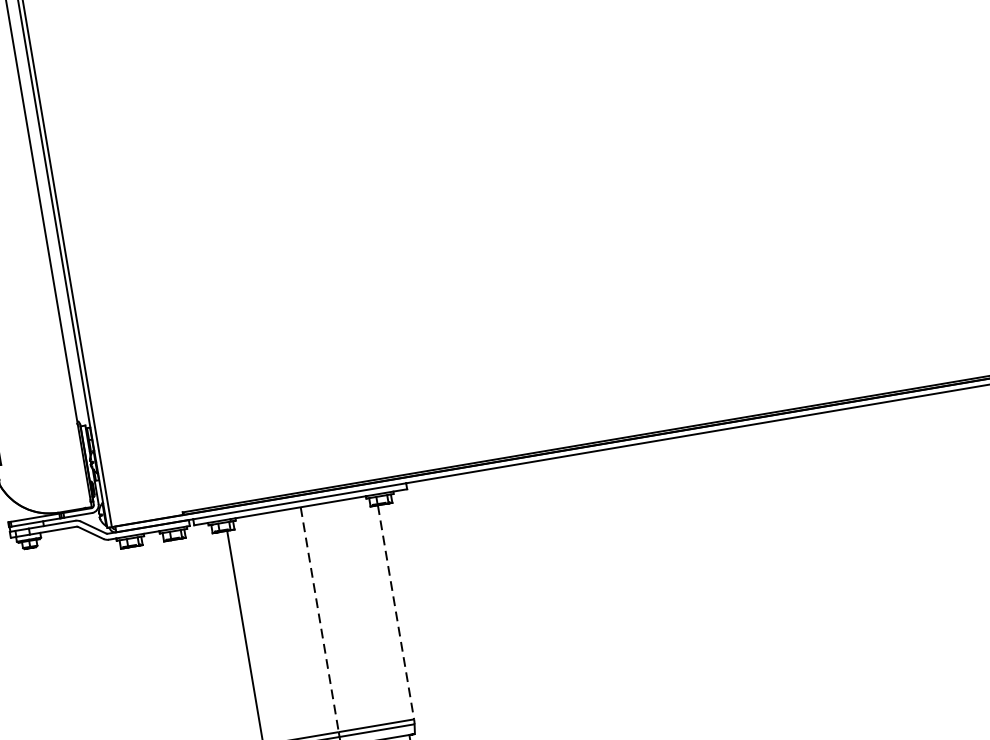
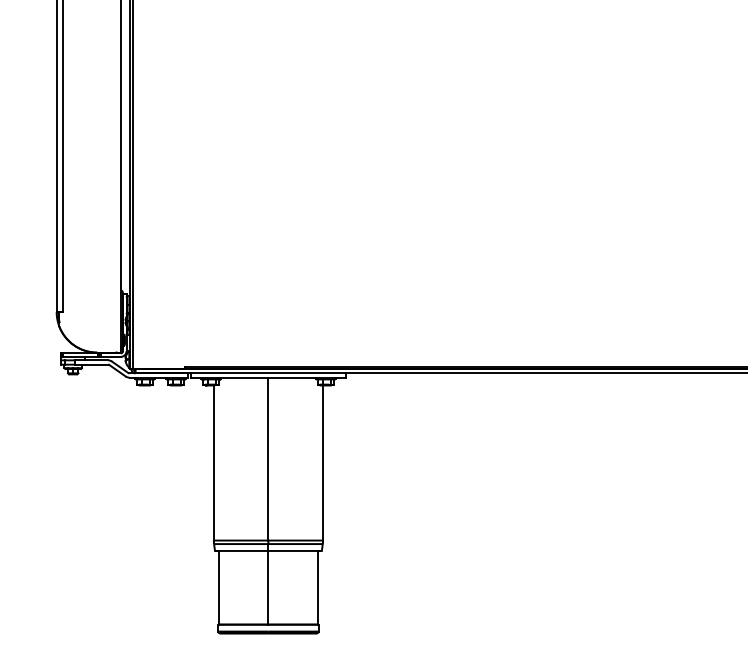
line: (396, 612) -> (323, 463), dashed -> solid
line: (319, 620) -> (268, 459), dashed -> solid

